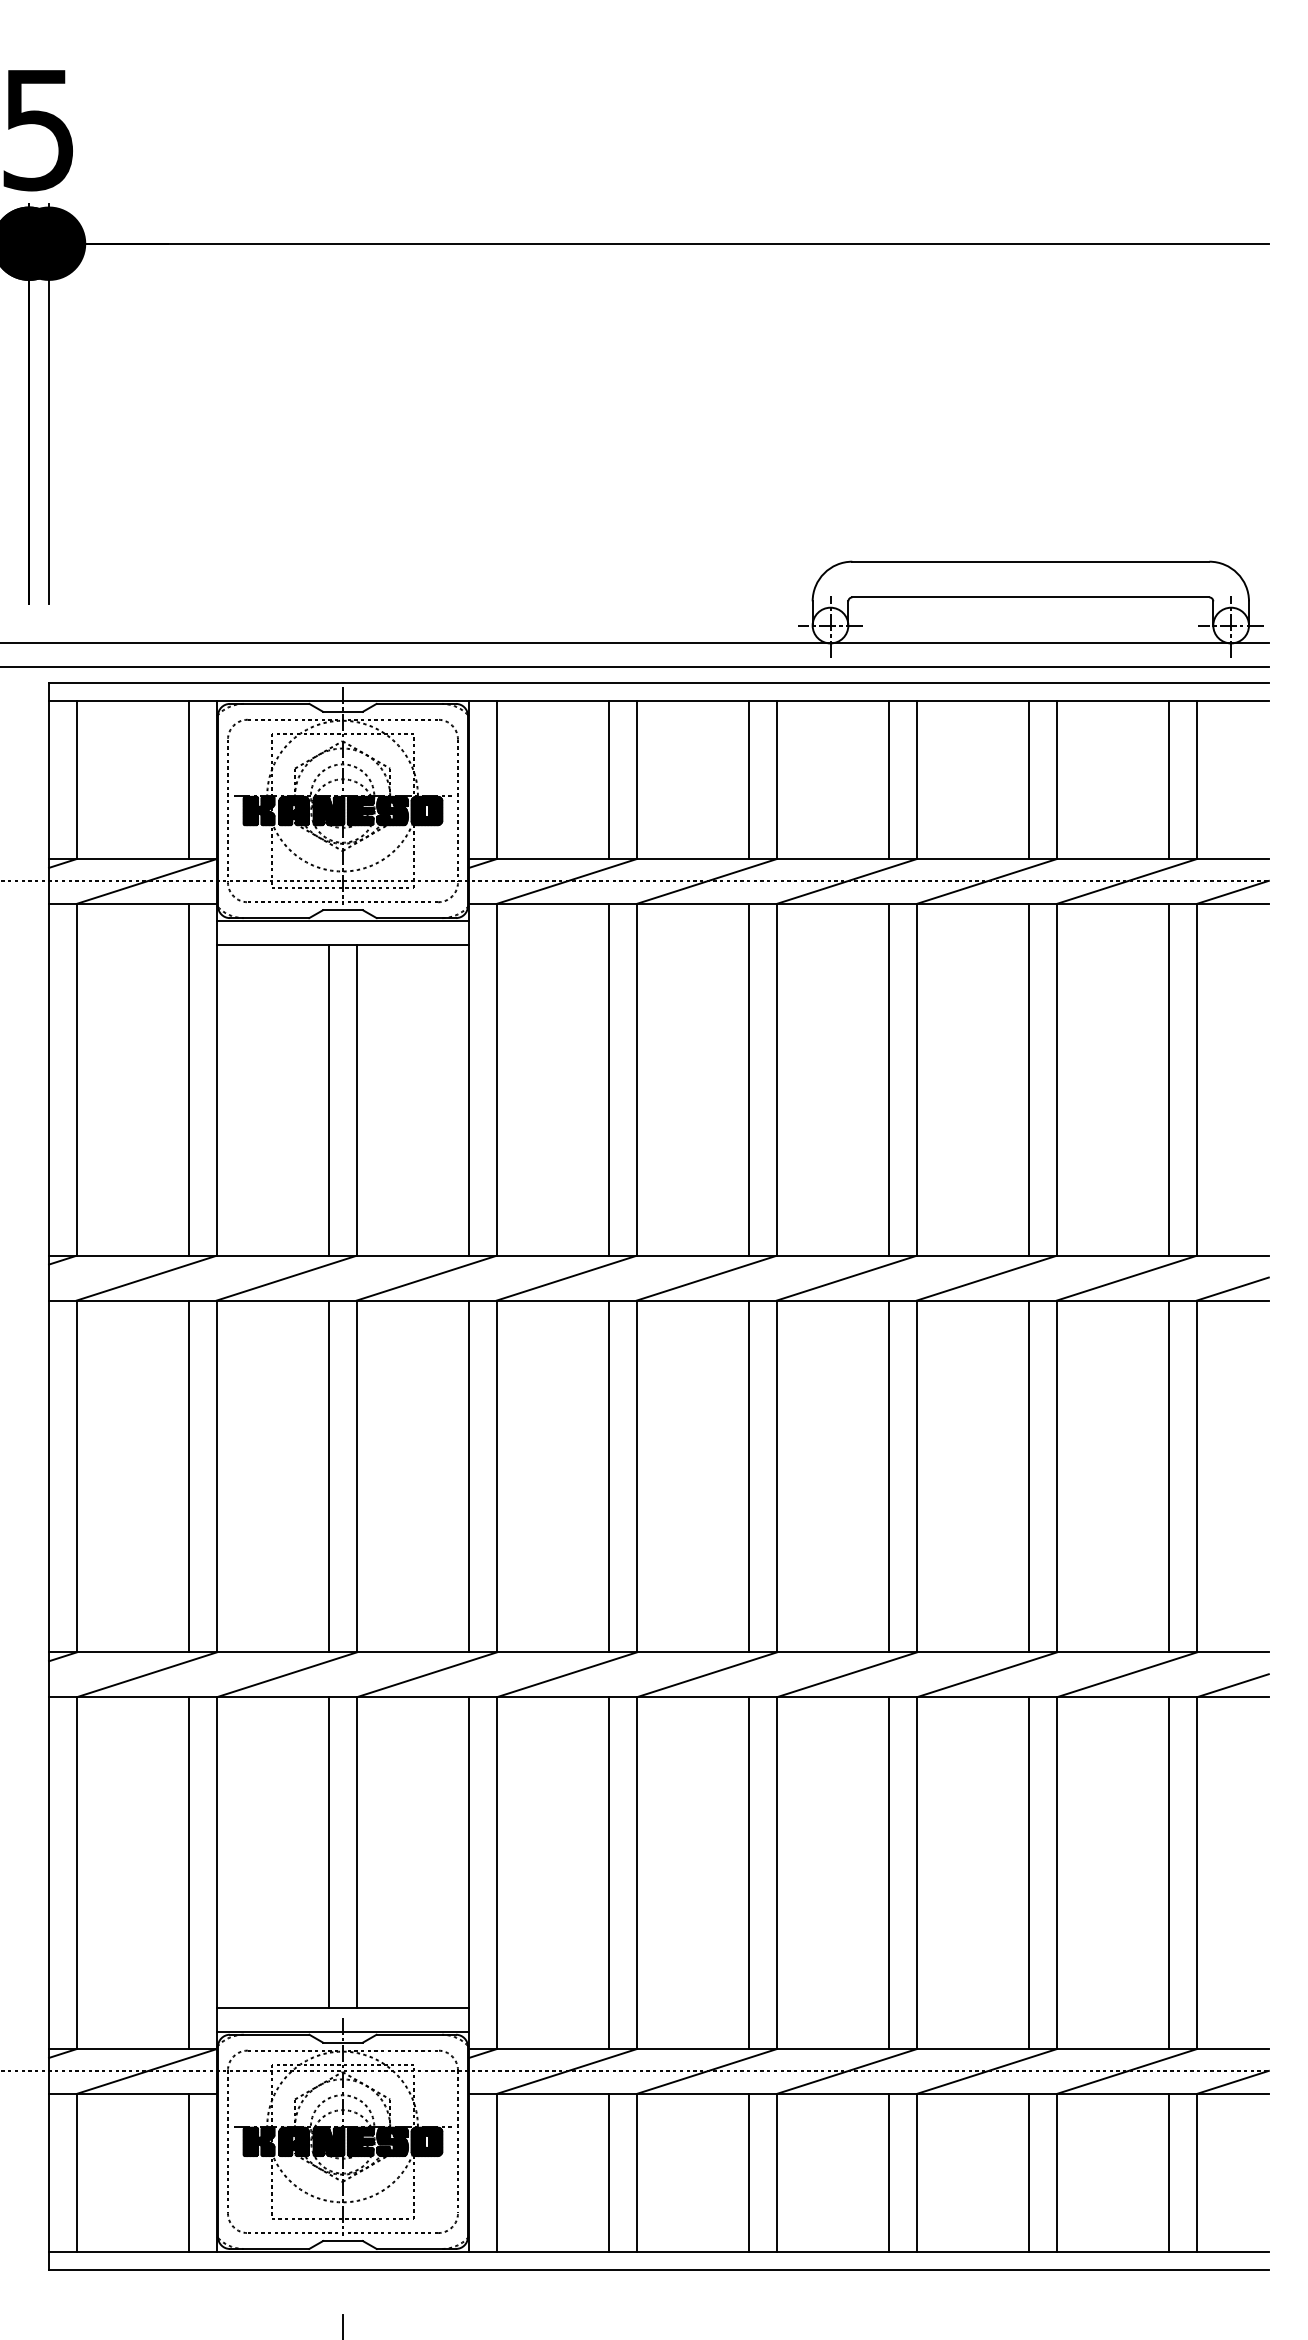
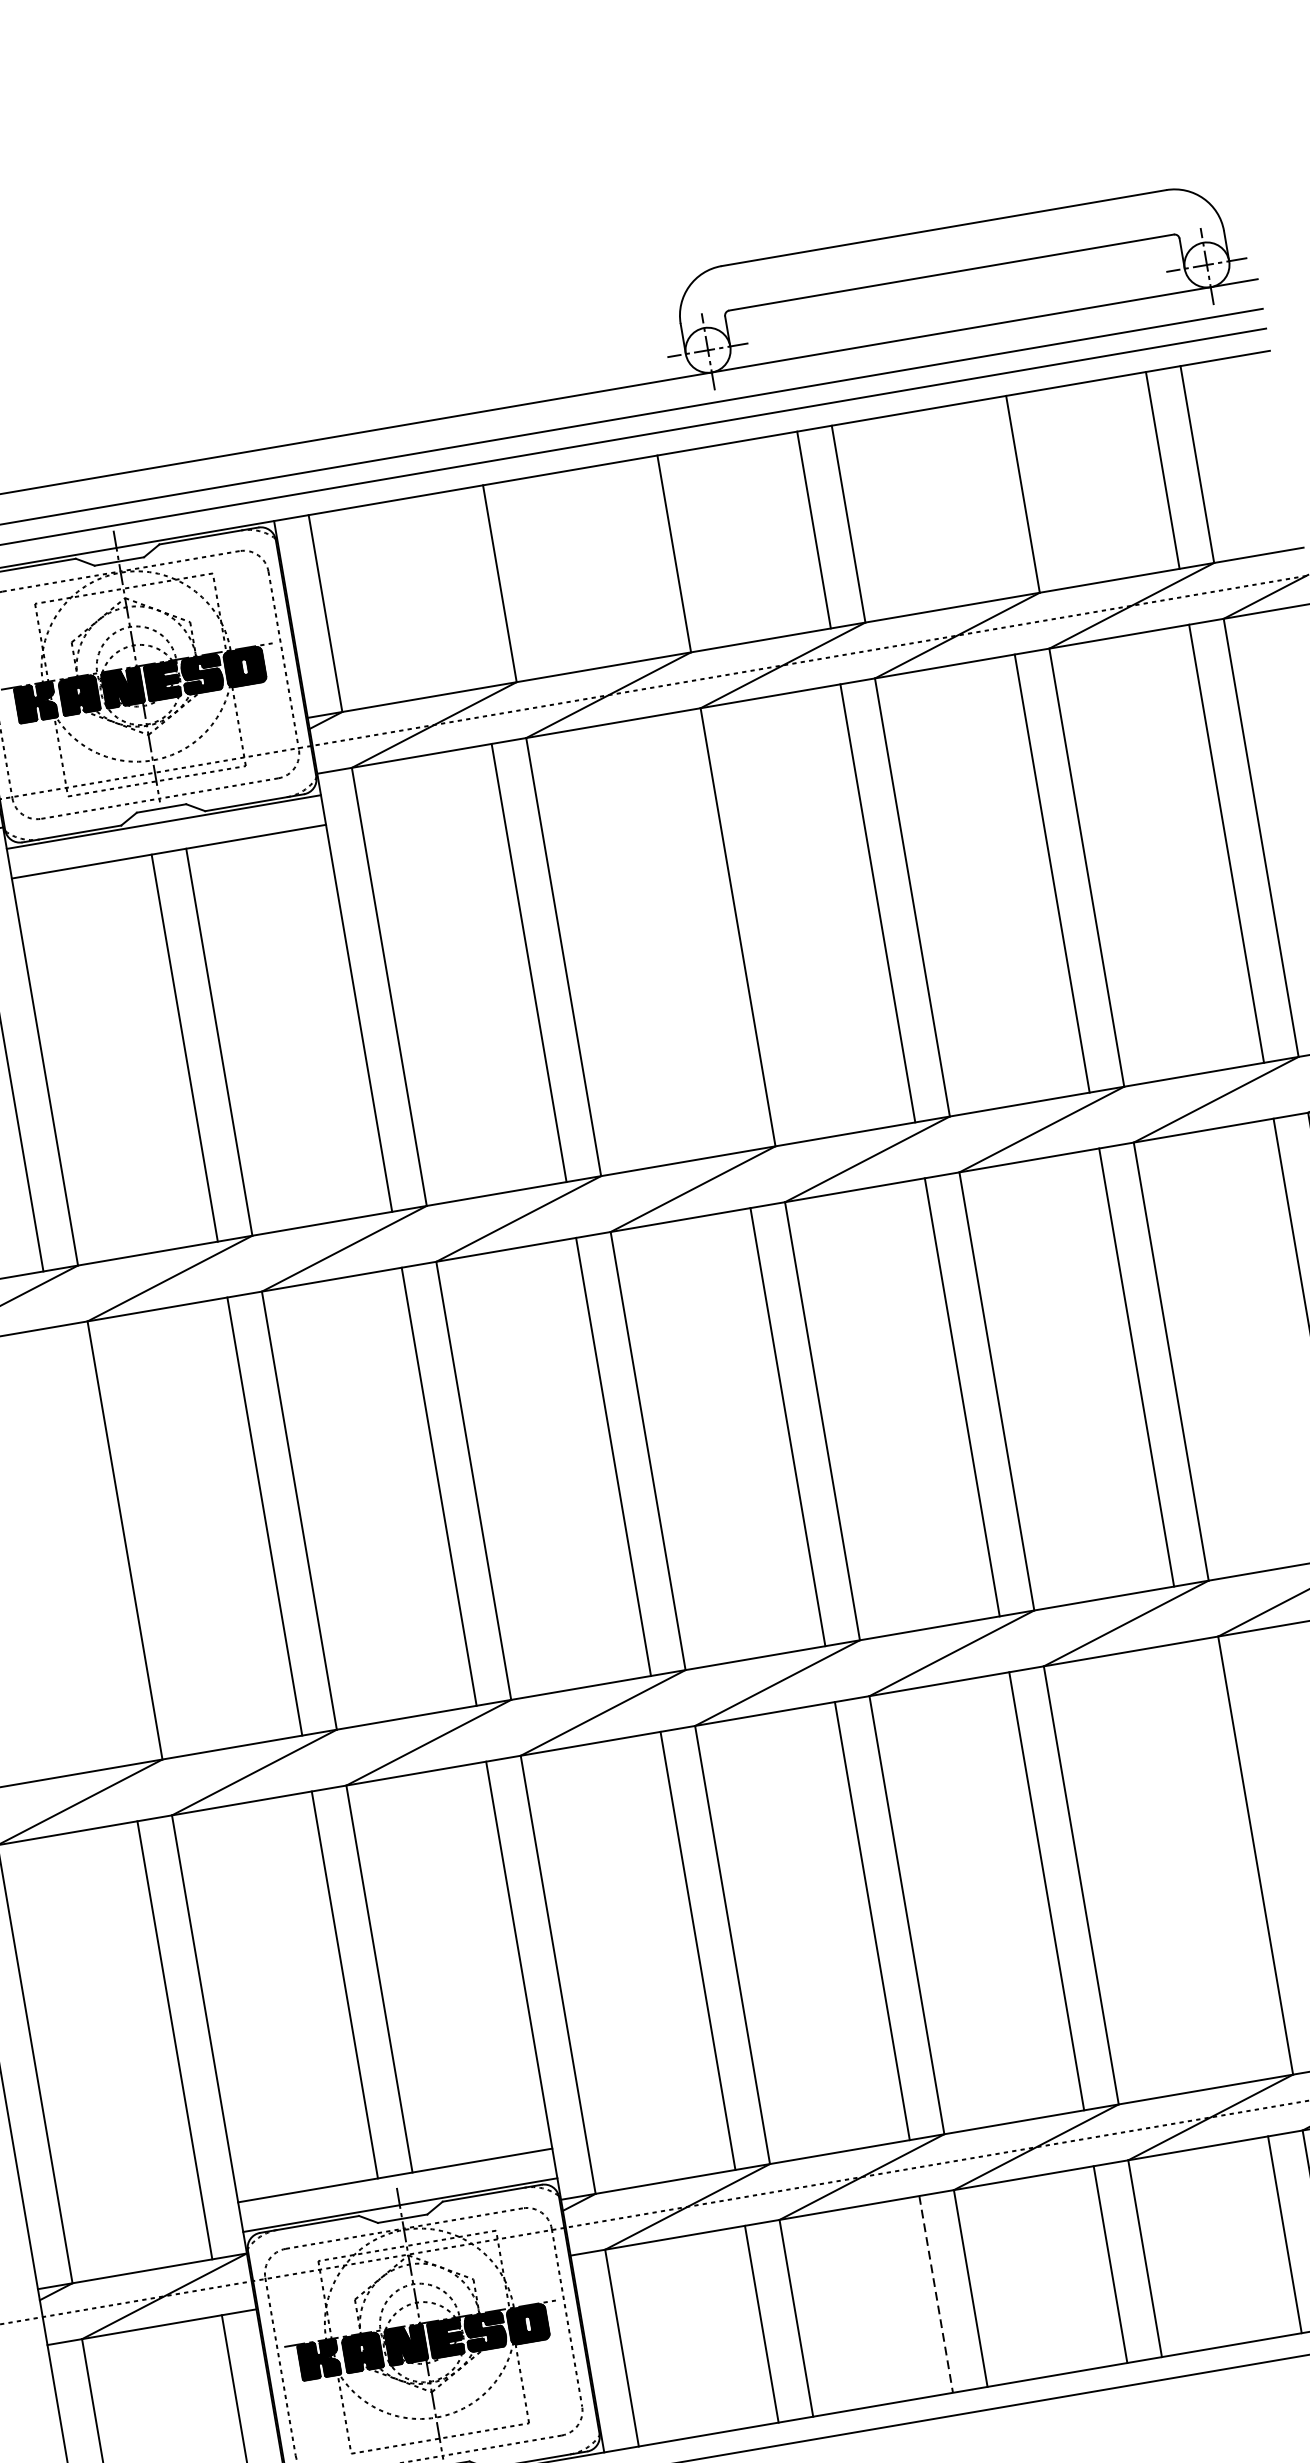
line: (609, 779) -> (465, 589), removed
line: (749, 779) -> (639, 559), removed
line: (1029, 779) -> (988, 499), removed
line: (749, 1079) -> (703, 932), removed
line: (189, 1476) -> (90, 1546), removed
line: (1029, 1873) -> (1221, 1861), removed
line: (749, 2173) -> (936, 2295), solid -> dashed

